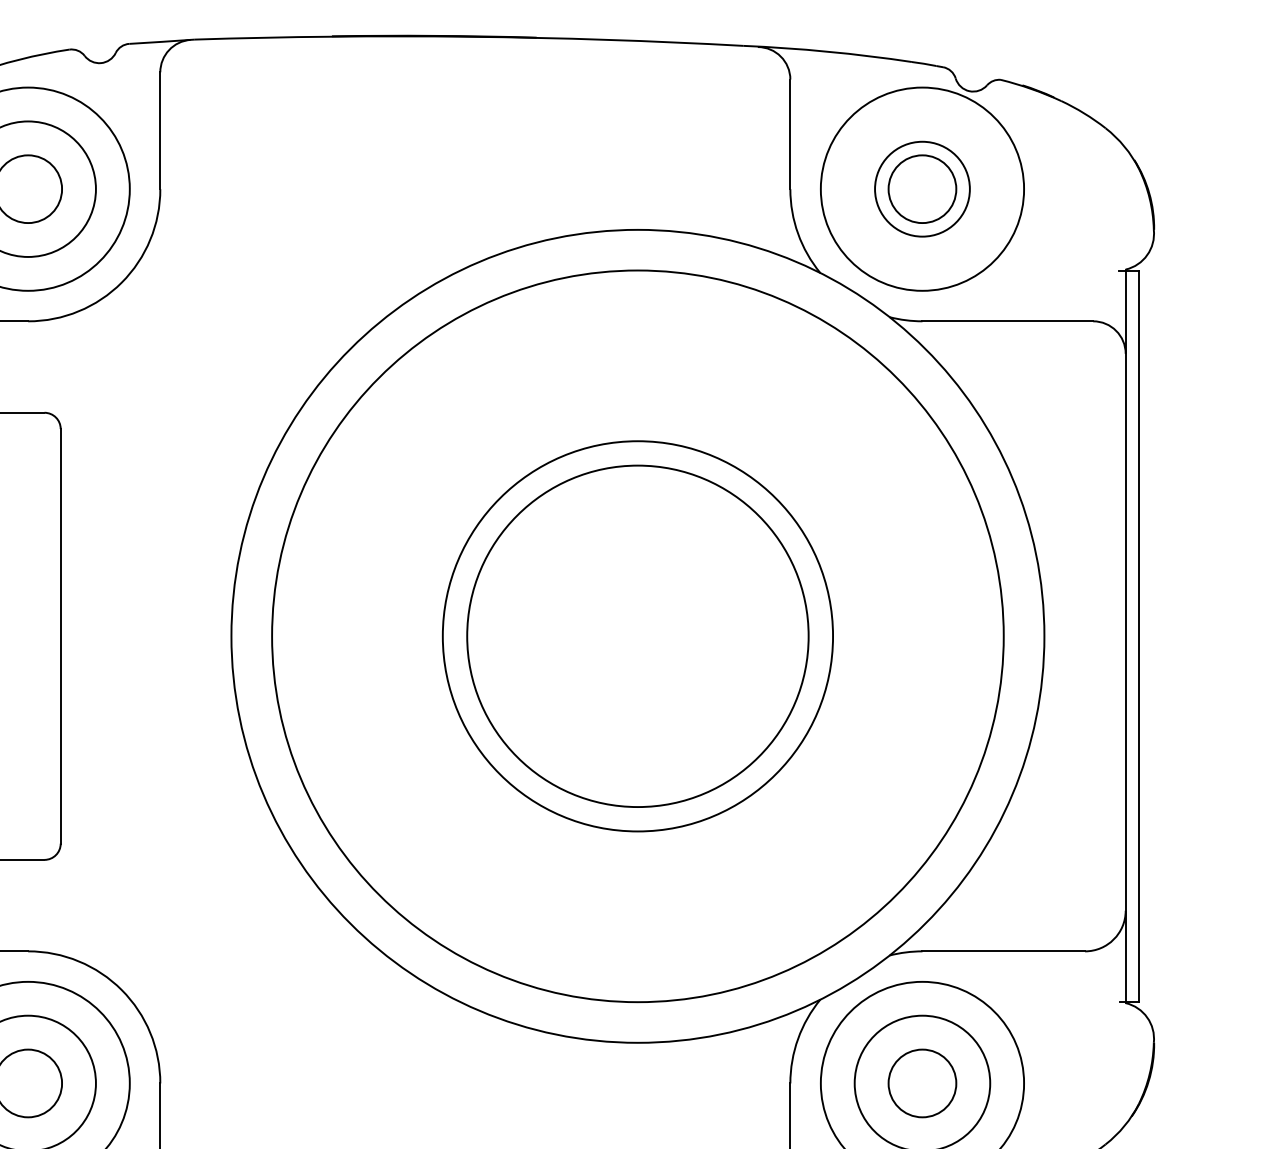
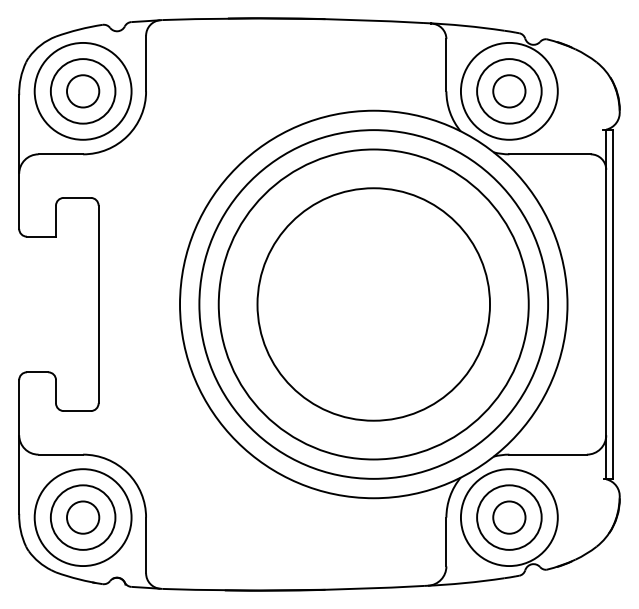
circle: (922, 189) -> (509, 91), size x1.43
circle: (637, 636) -> (373, 304), size x1.43
circle: (637, 636) -> (373, 304), size x1.67

